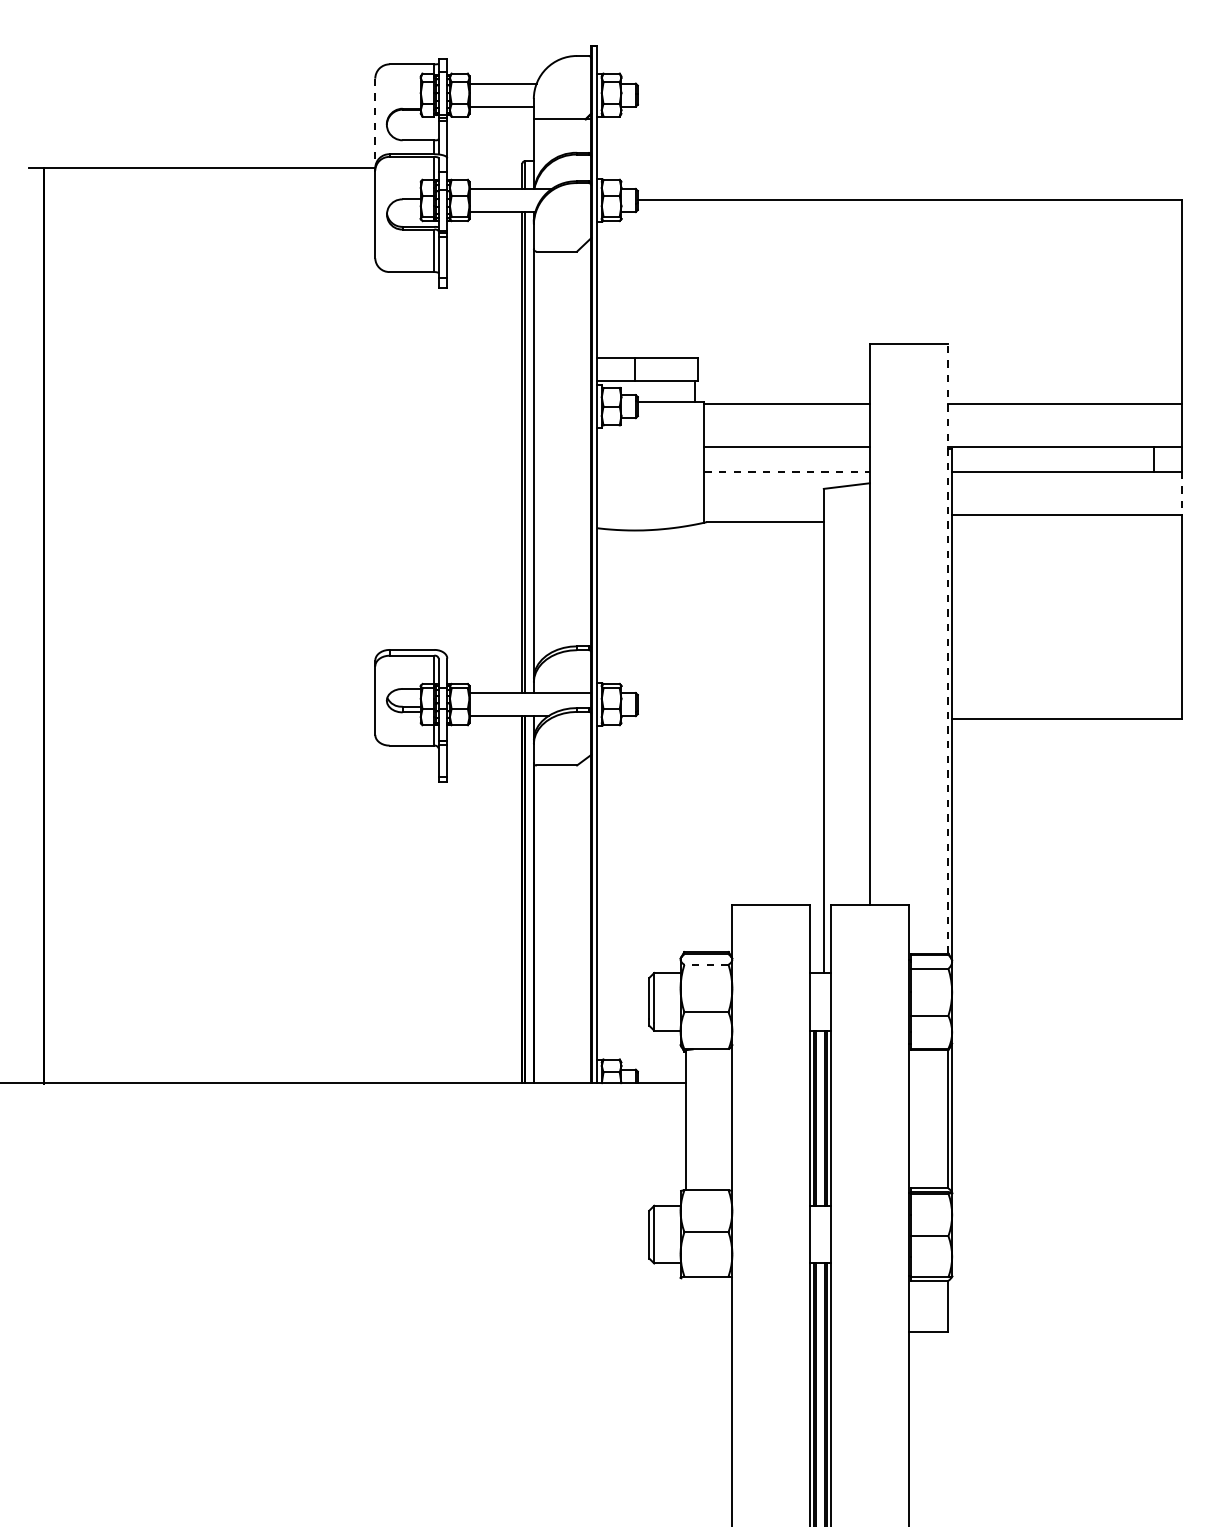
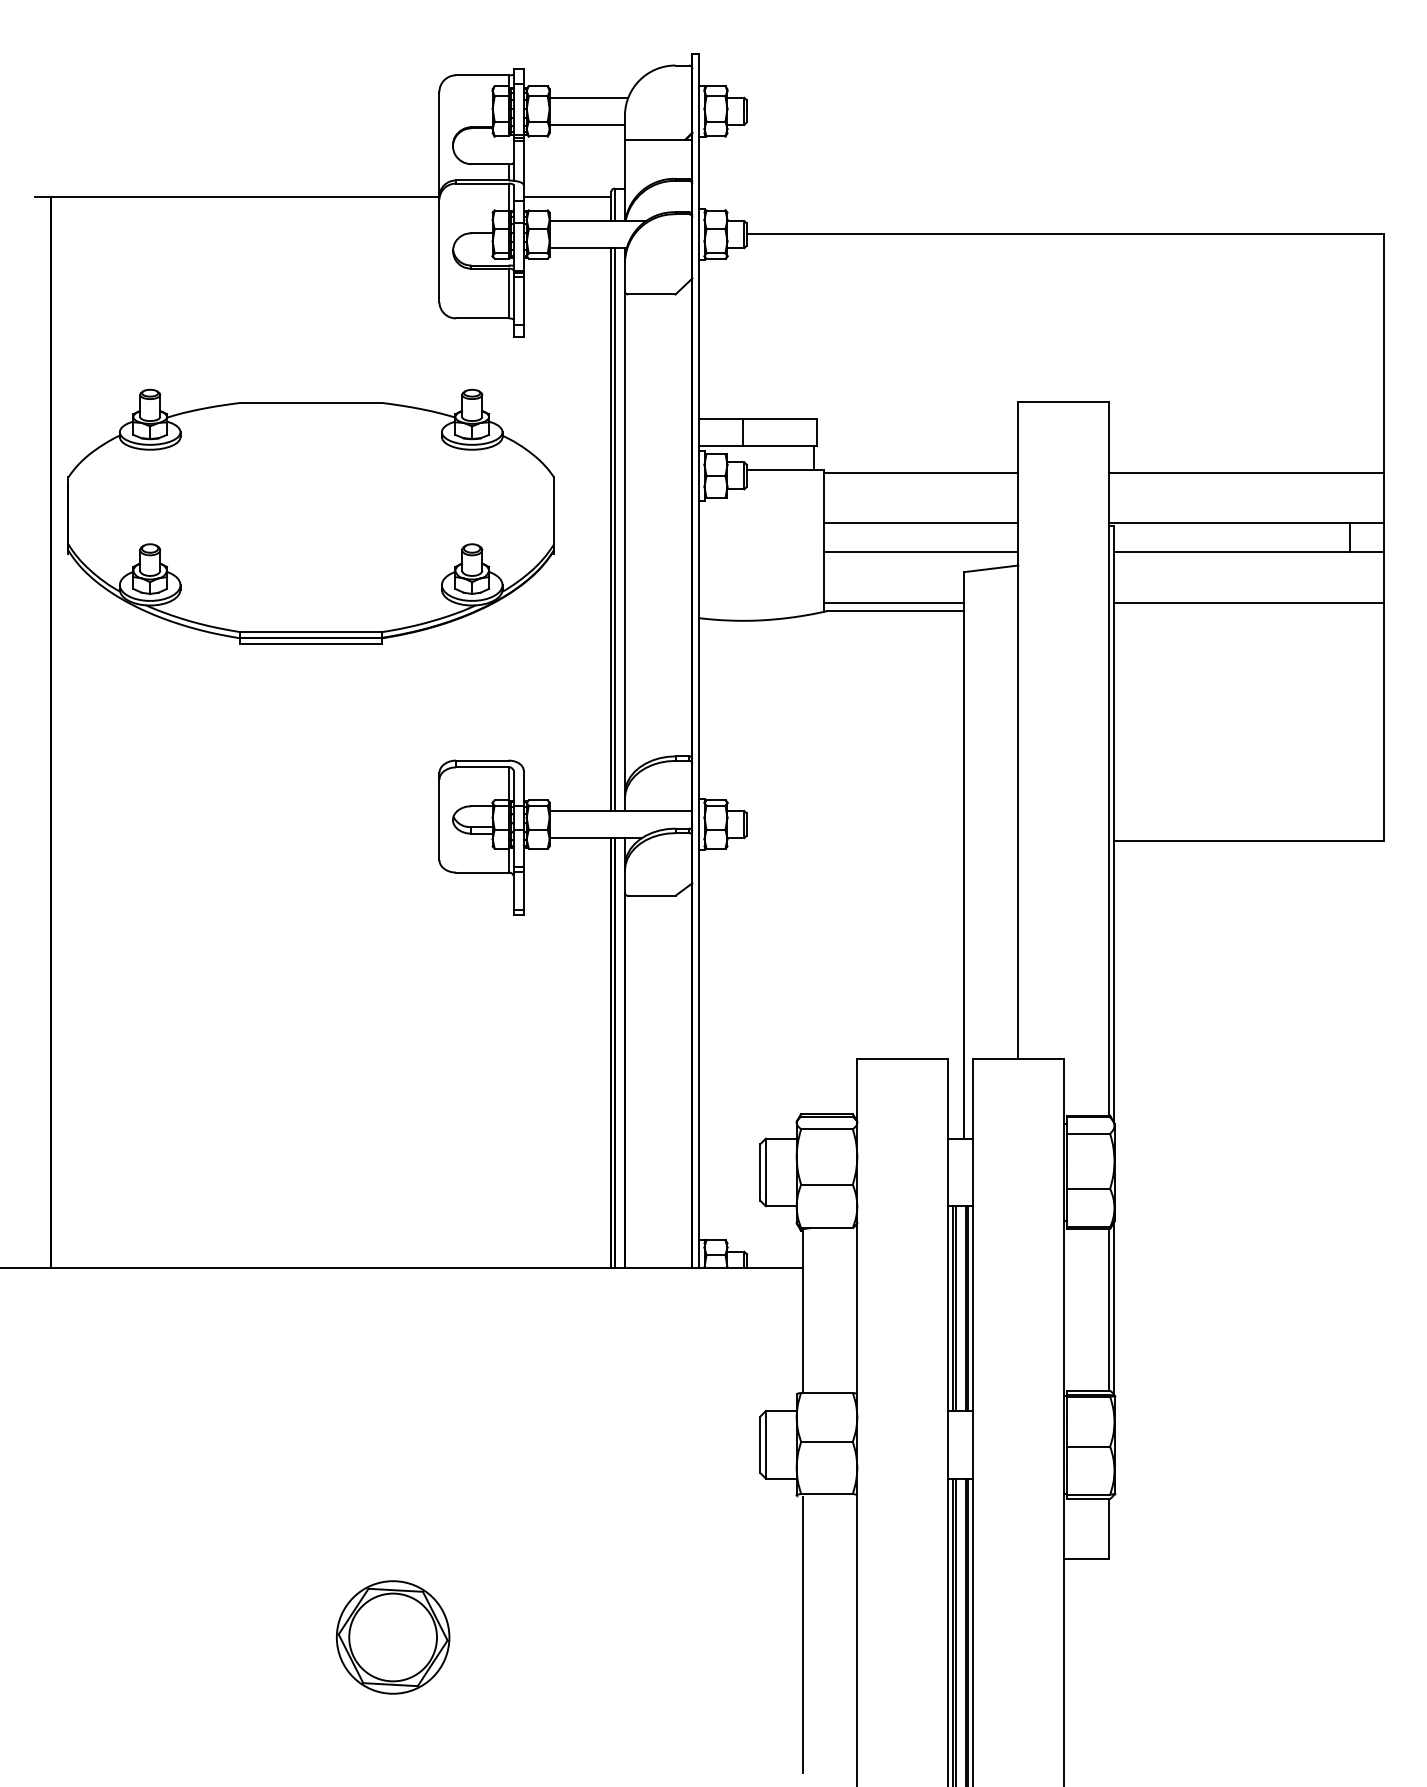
line: (375, 123) -> (439, 144), dashed -> solid
line: (484, 167) -> (567, 196), added
part: (265, 441) -> (310, 516), added
line: (787, 472) -> (921, 552), dashed -> solid
line: (1182, 493) -> (1384, 577), dashed -> solid
line: (764, 514) -> (894, 602), added
line: (947, 648) -> (1109, 759), dashed -> solid
line: (706, 965) -> (827, 1129), dashed -> solid
line: (686, 1396) -> (803, 1634), added
part: (335, 1399) -> (392, 1637), added

